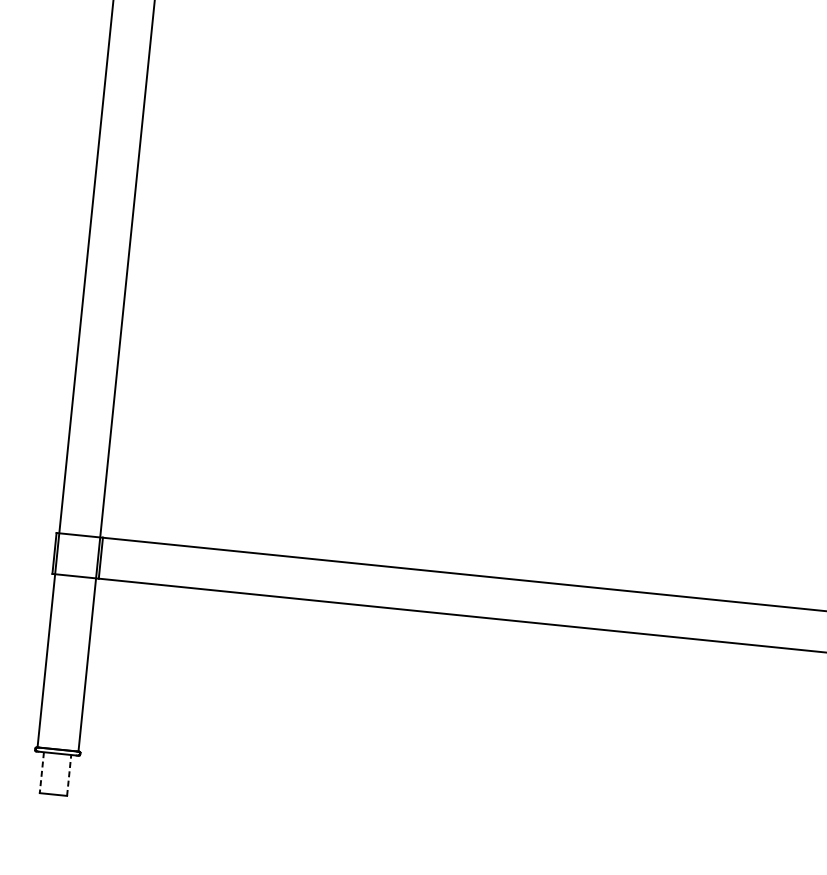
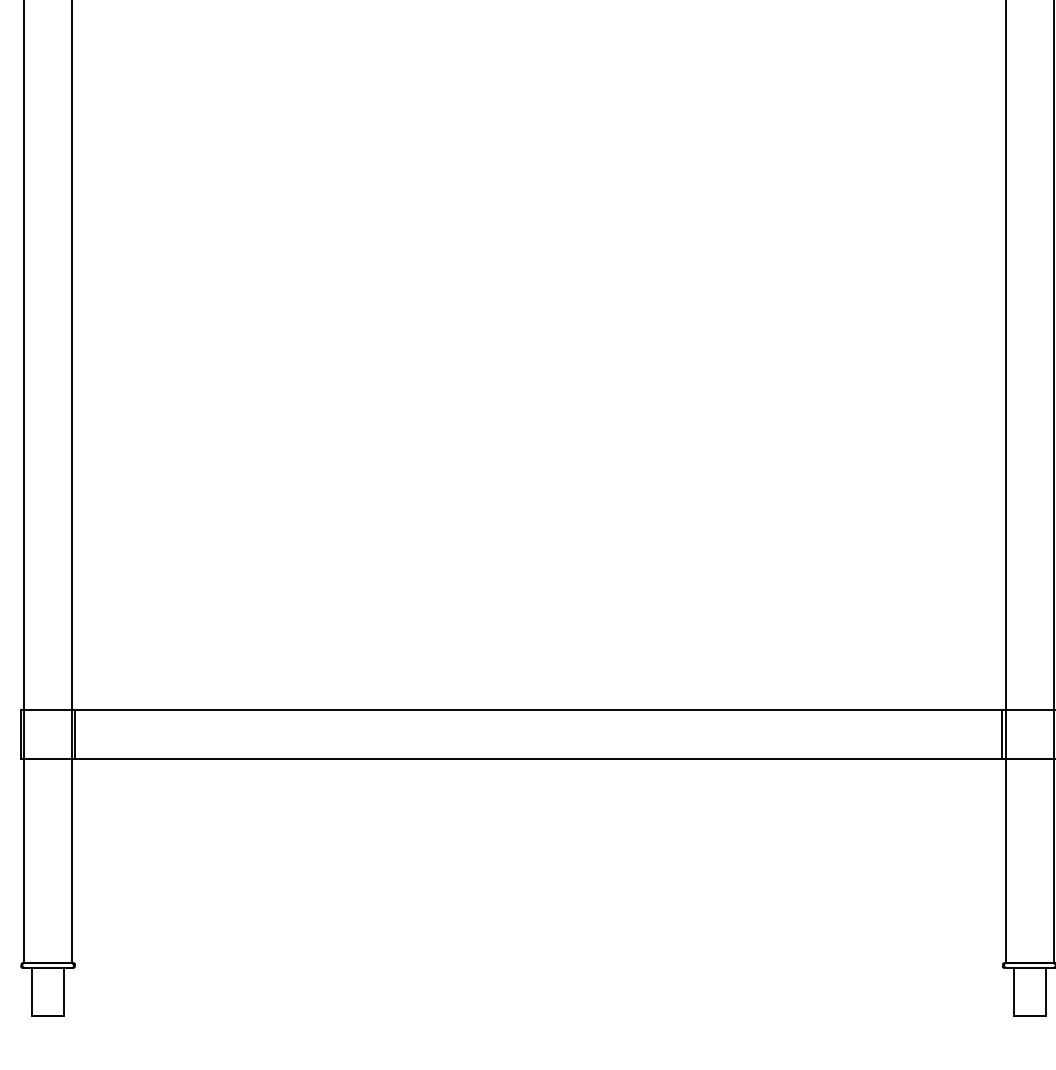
line: (42, 773) -> (32, 992), dashed -> solid
line: (69, 774) -> (64, 991), dashed -> solid

